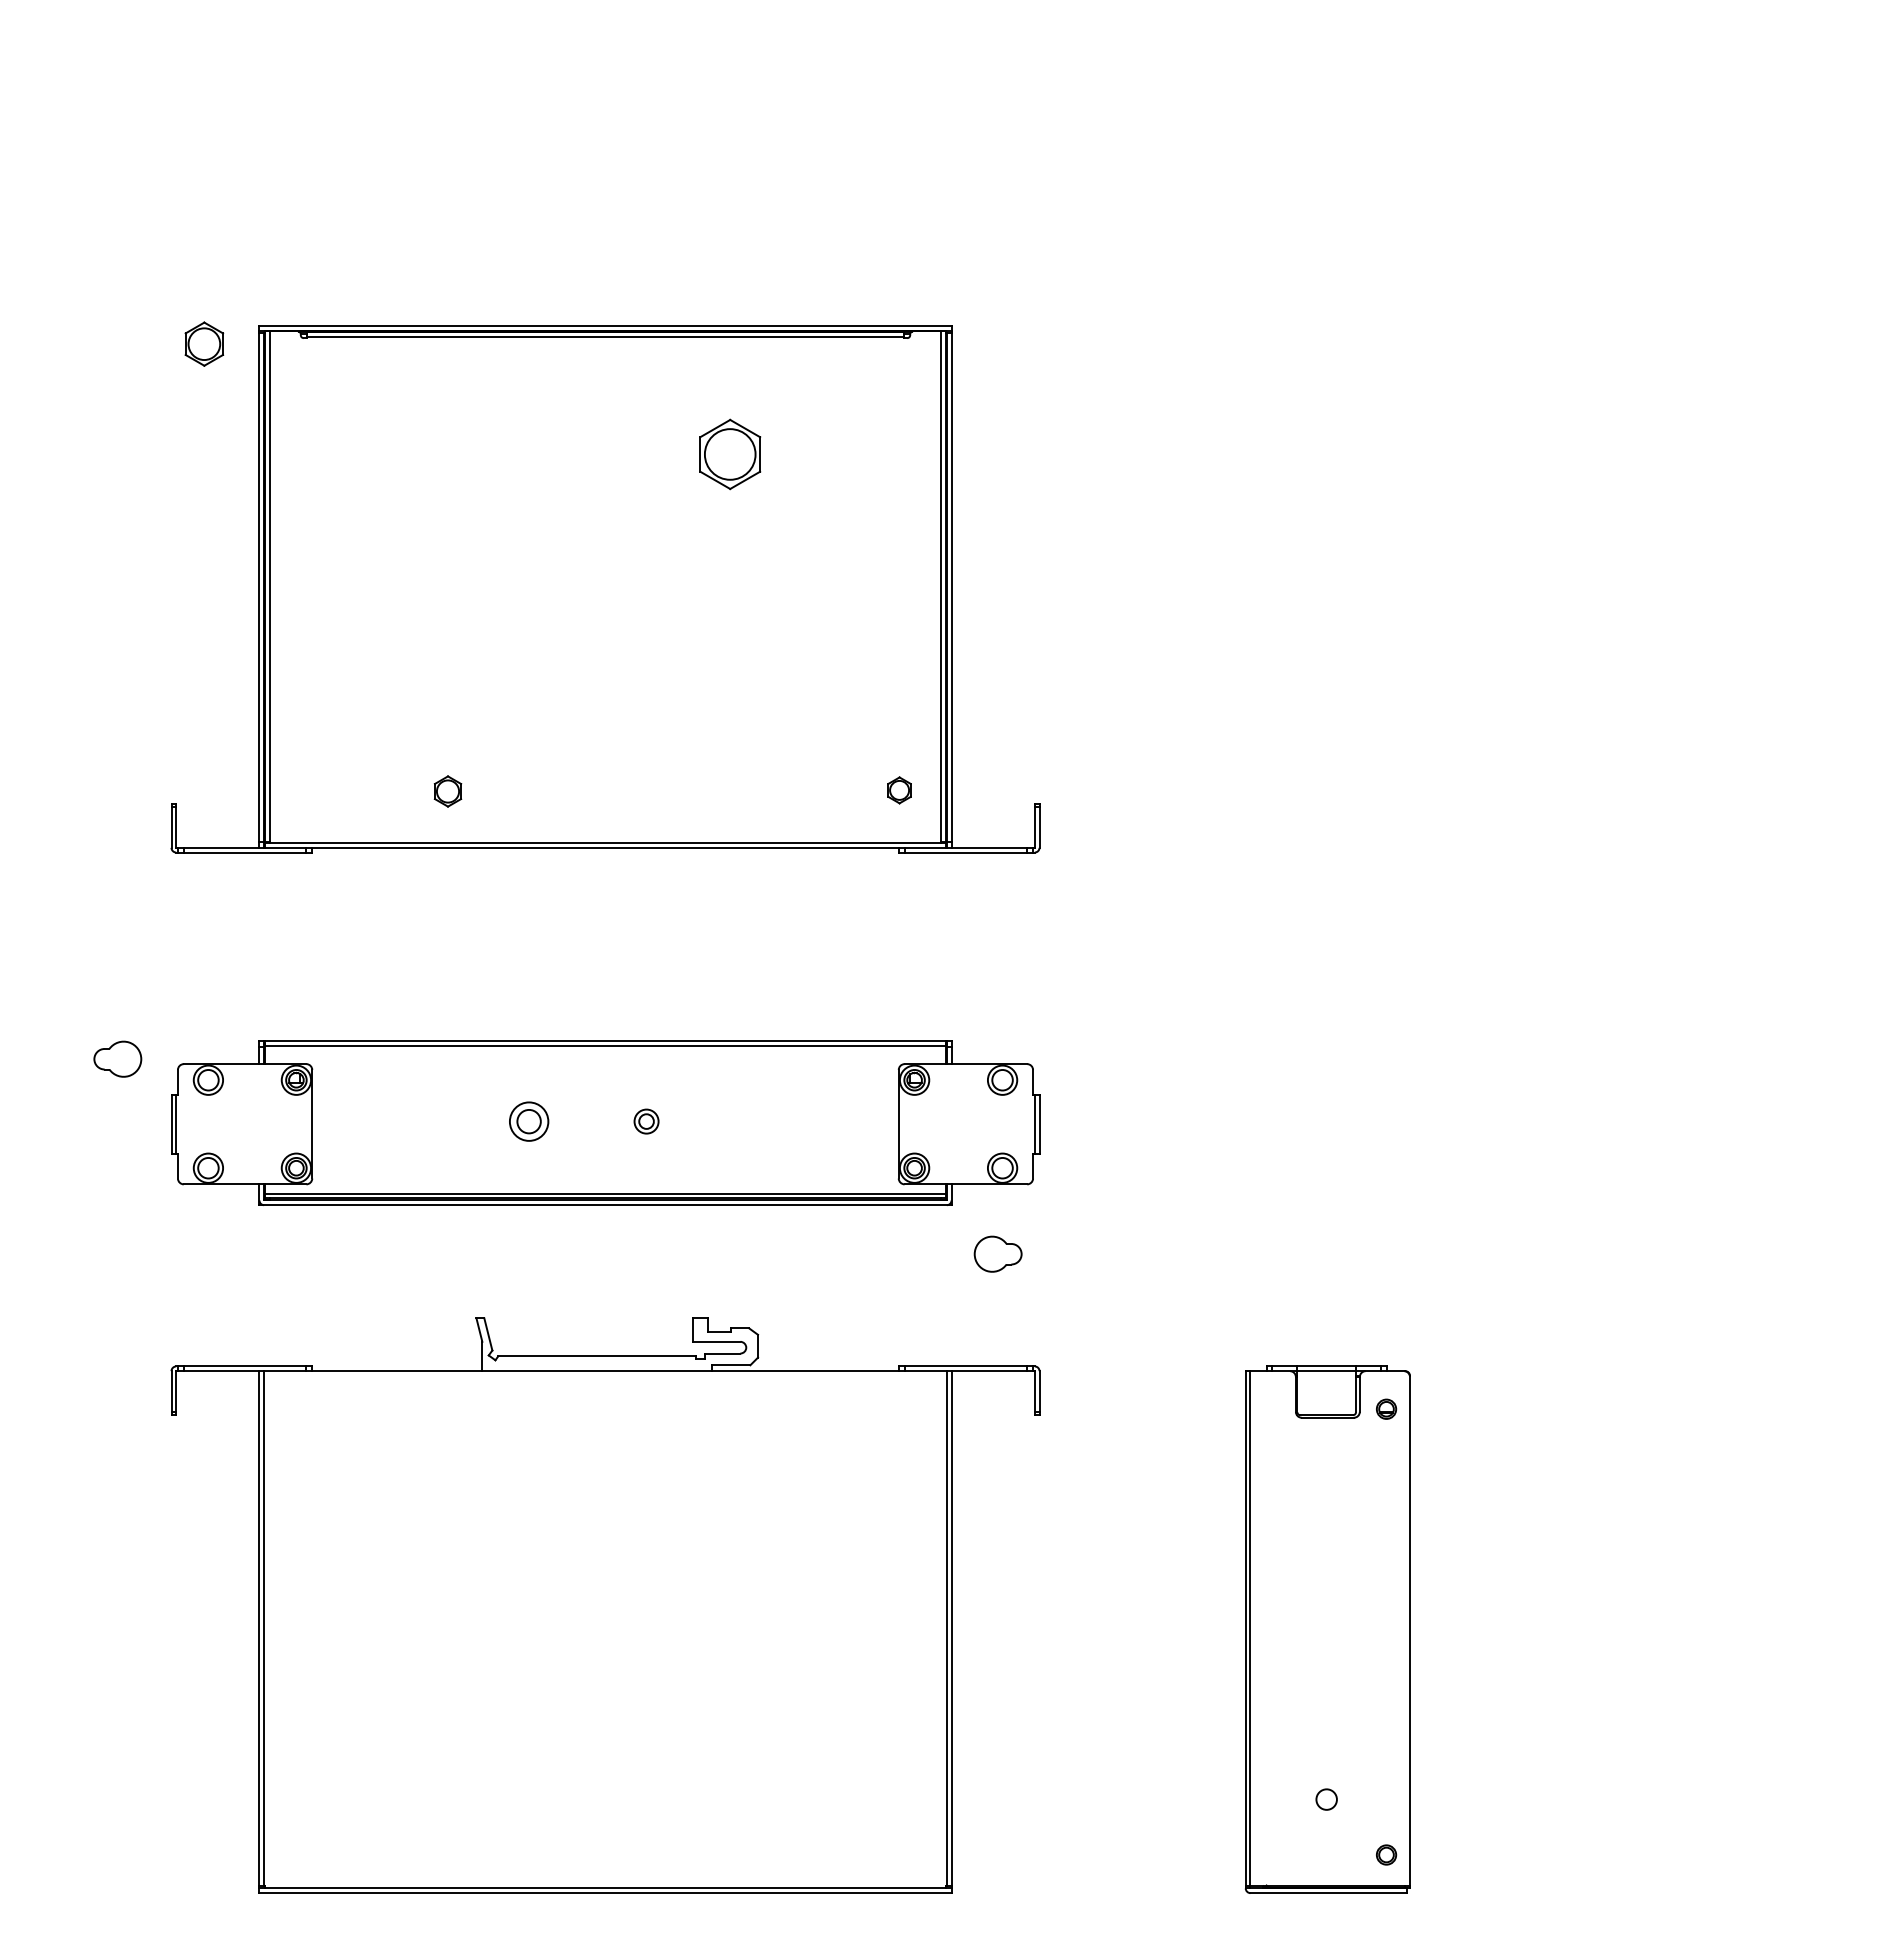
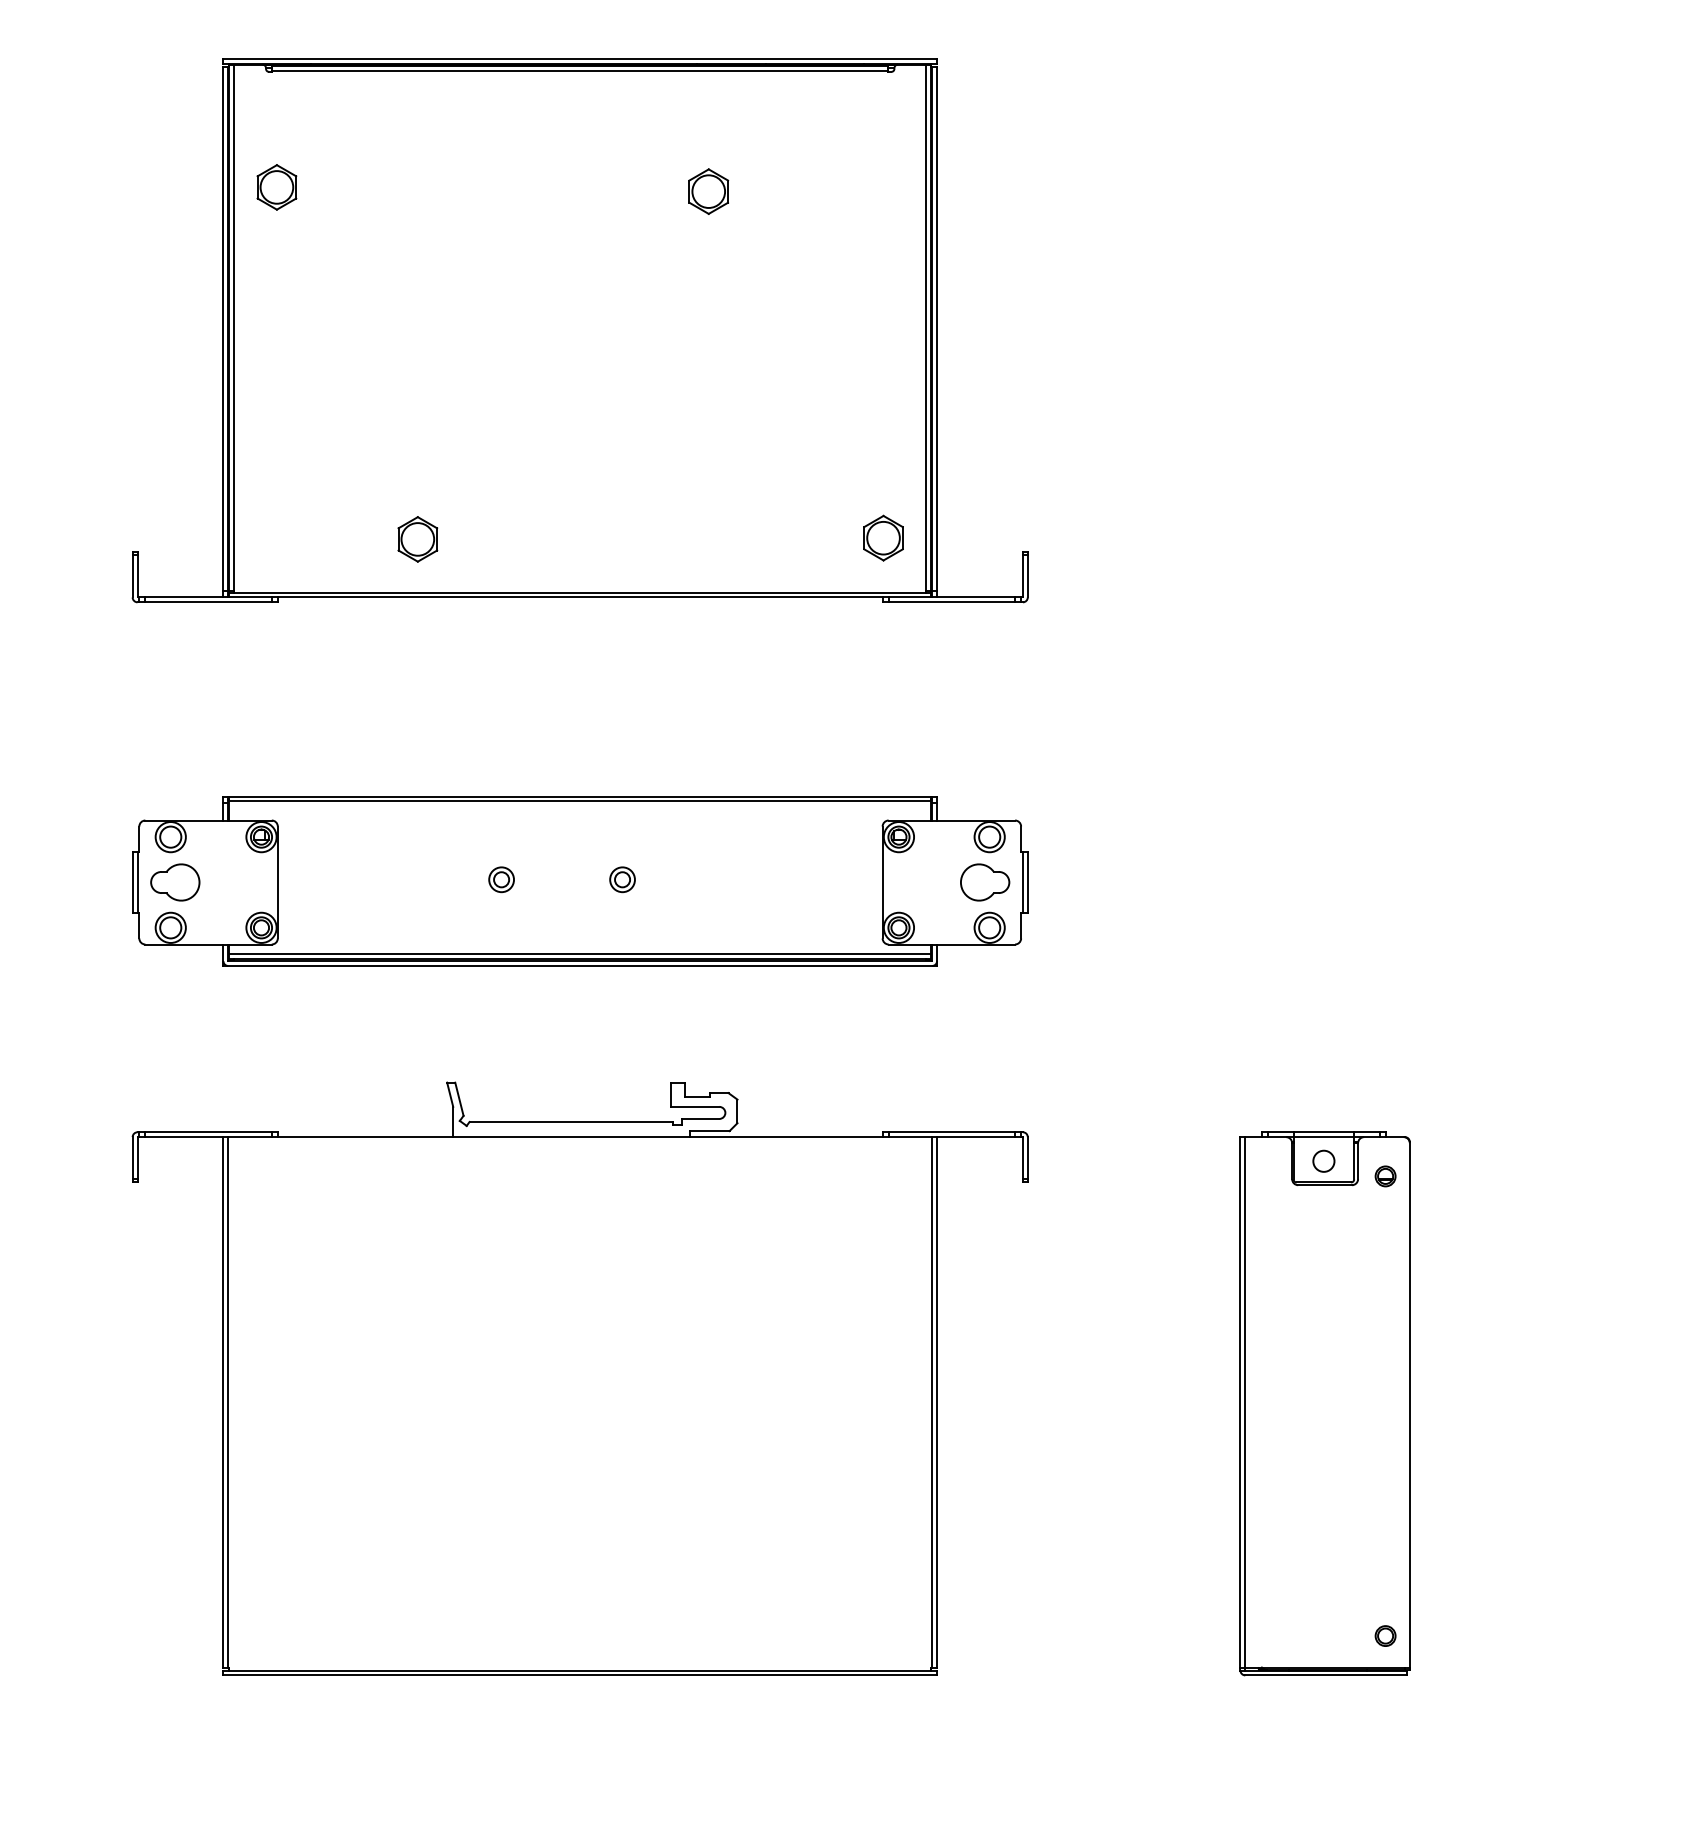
part: (204, 343) -> (277, 186), moved
part: (729, 453) -> (708, 190), size x0.62
part: (899, 790) -> (883, 538), size x1.67
part: (447, 791) -> (417, 539), size x1.43
part: (117, 1058) -> (174, 881), moved
part: (529, 1121) -> (501, 879), size x0.62
part: (997, 1253) -> (984, 881), moved
circle: (1326, 1799) -> (1323, 1161), moved

